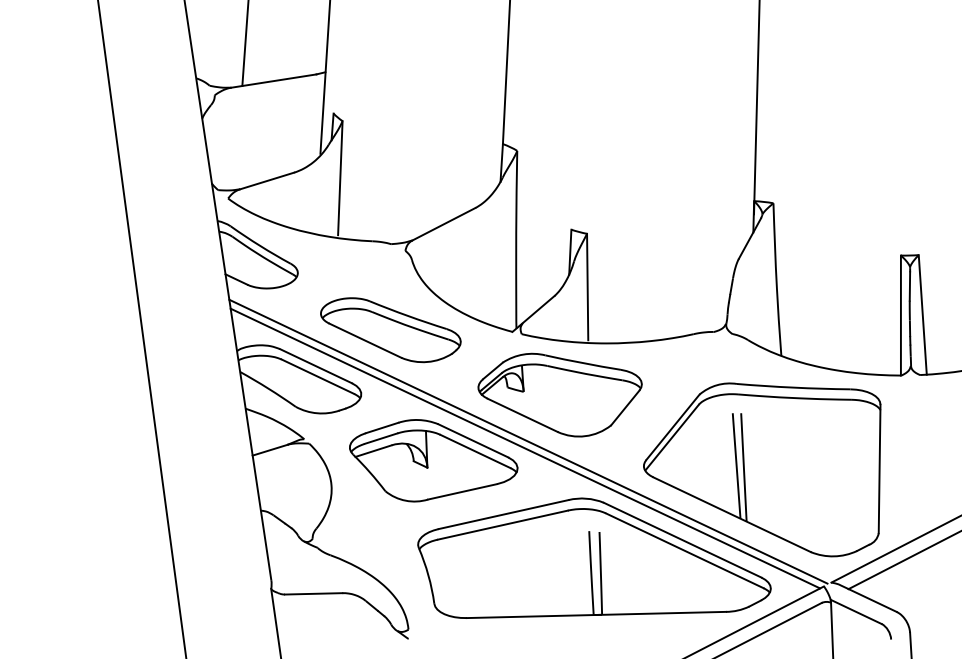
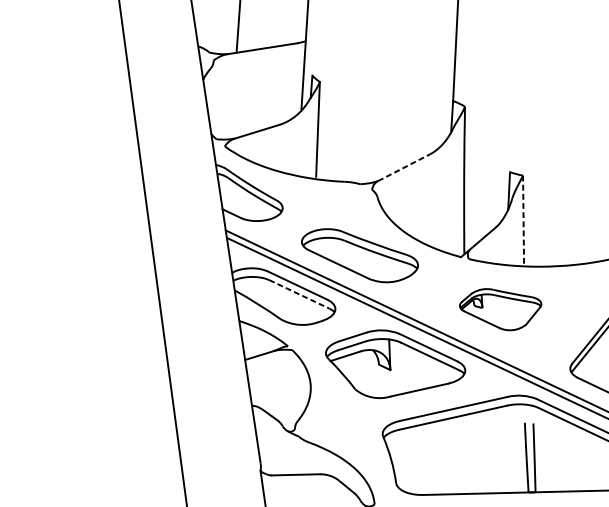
line: (444, 224) -> (404, 167), solid -> dashed
line: (587, 287) -> (523, 220), solid -> dashed
line: (318, 376) -> (299, 294), solid -> dashed
part: (559, 394) -> (500, 309), size x0.6

